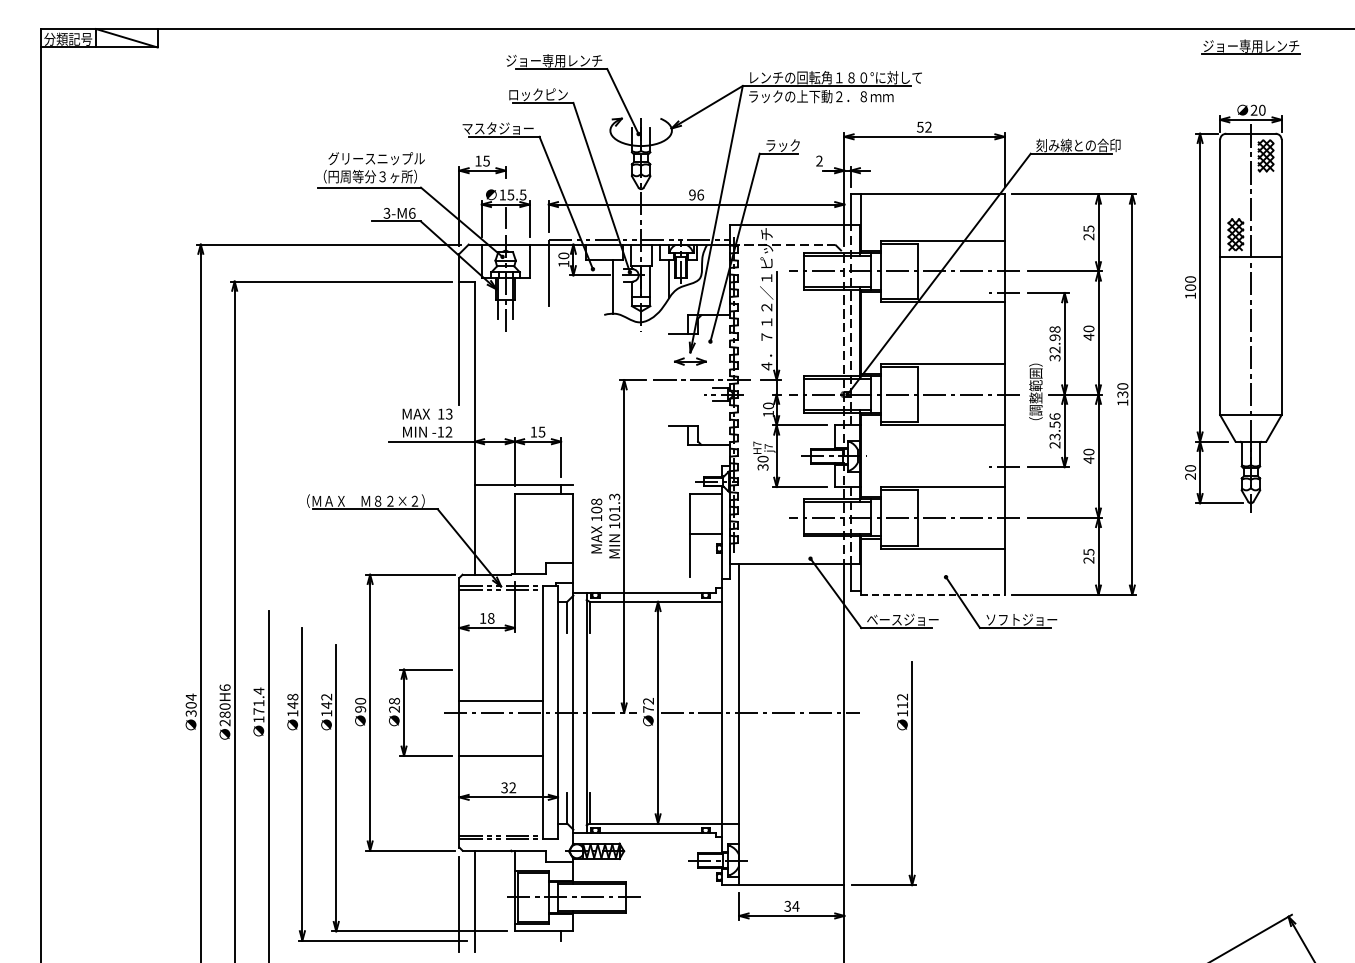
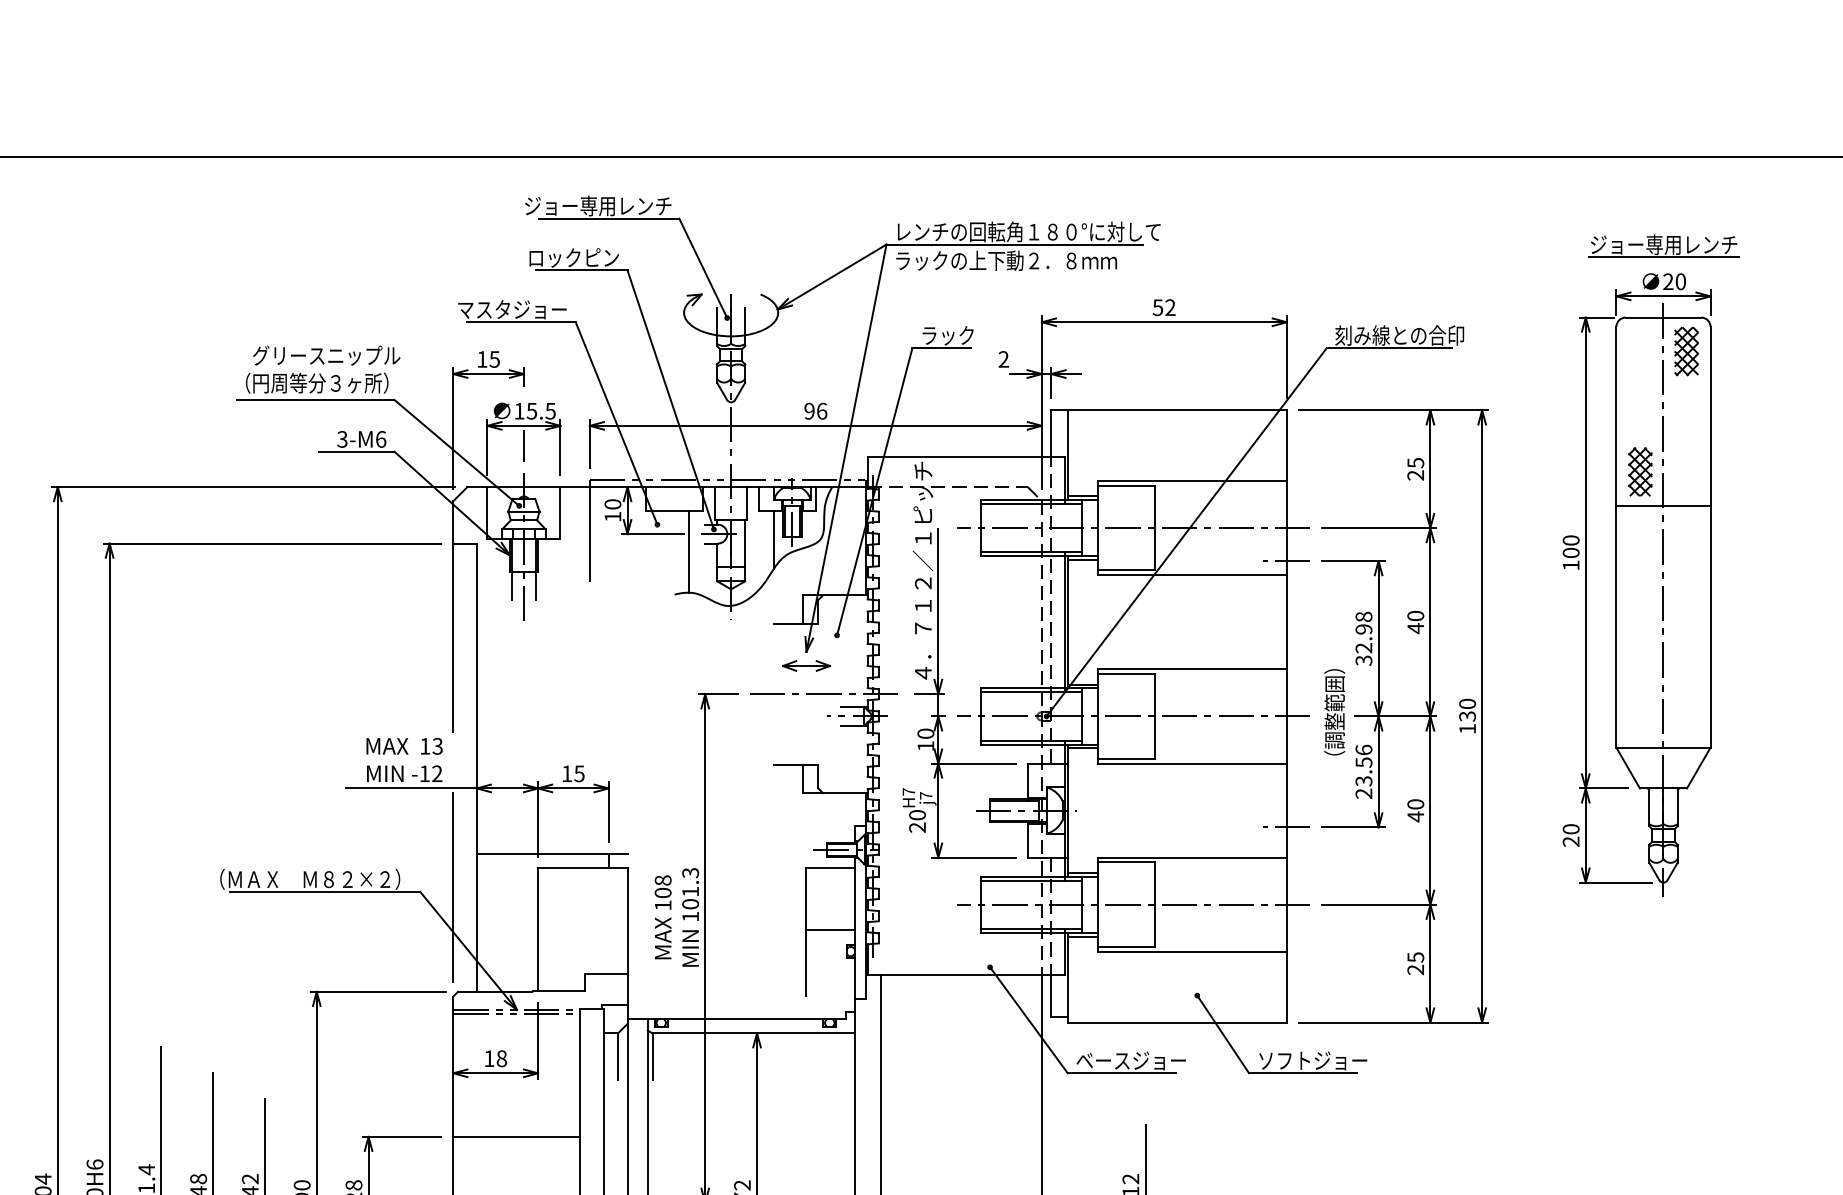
part: (1250, 46) -> (1662, 245), moved
text: (763, 467) -> (918, 827), 30 -> 20
line: (459, 506) -> (453, 887), added
line: (932, 594) -> (1176, 1022), dashed -> solid
line: (500, 700) -> (516, 1136), moved

